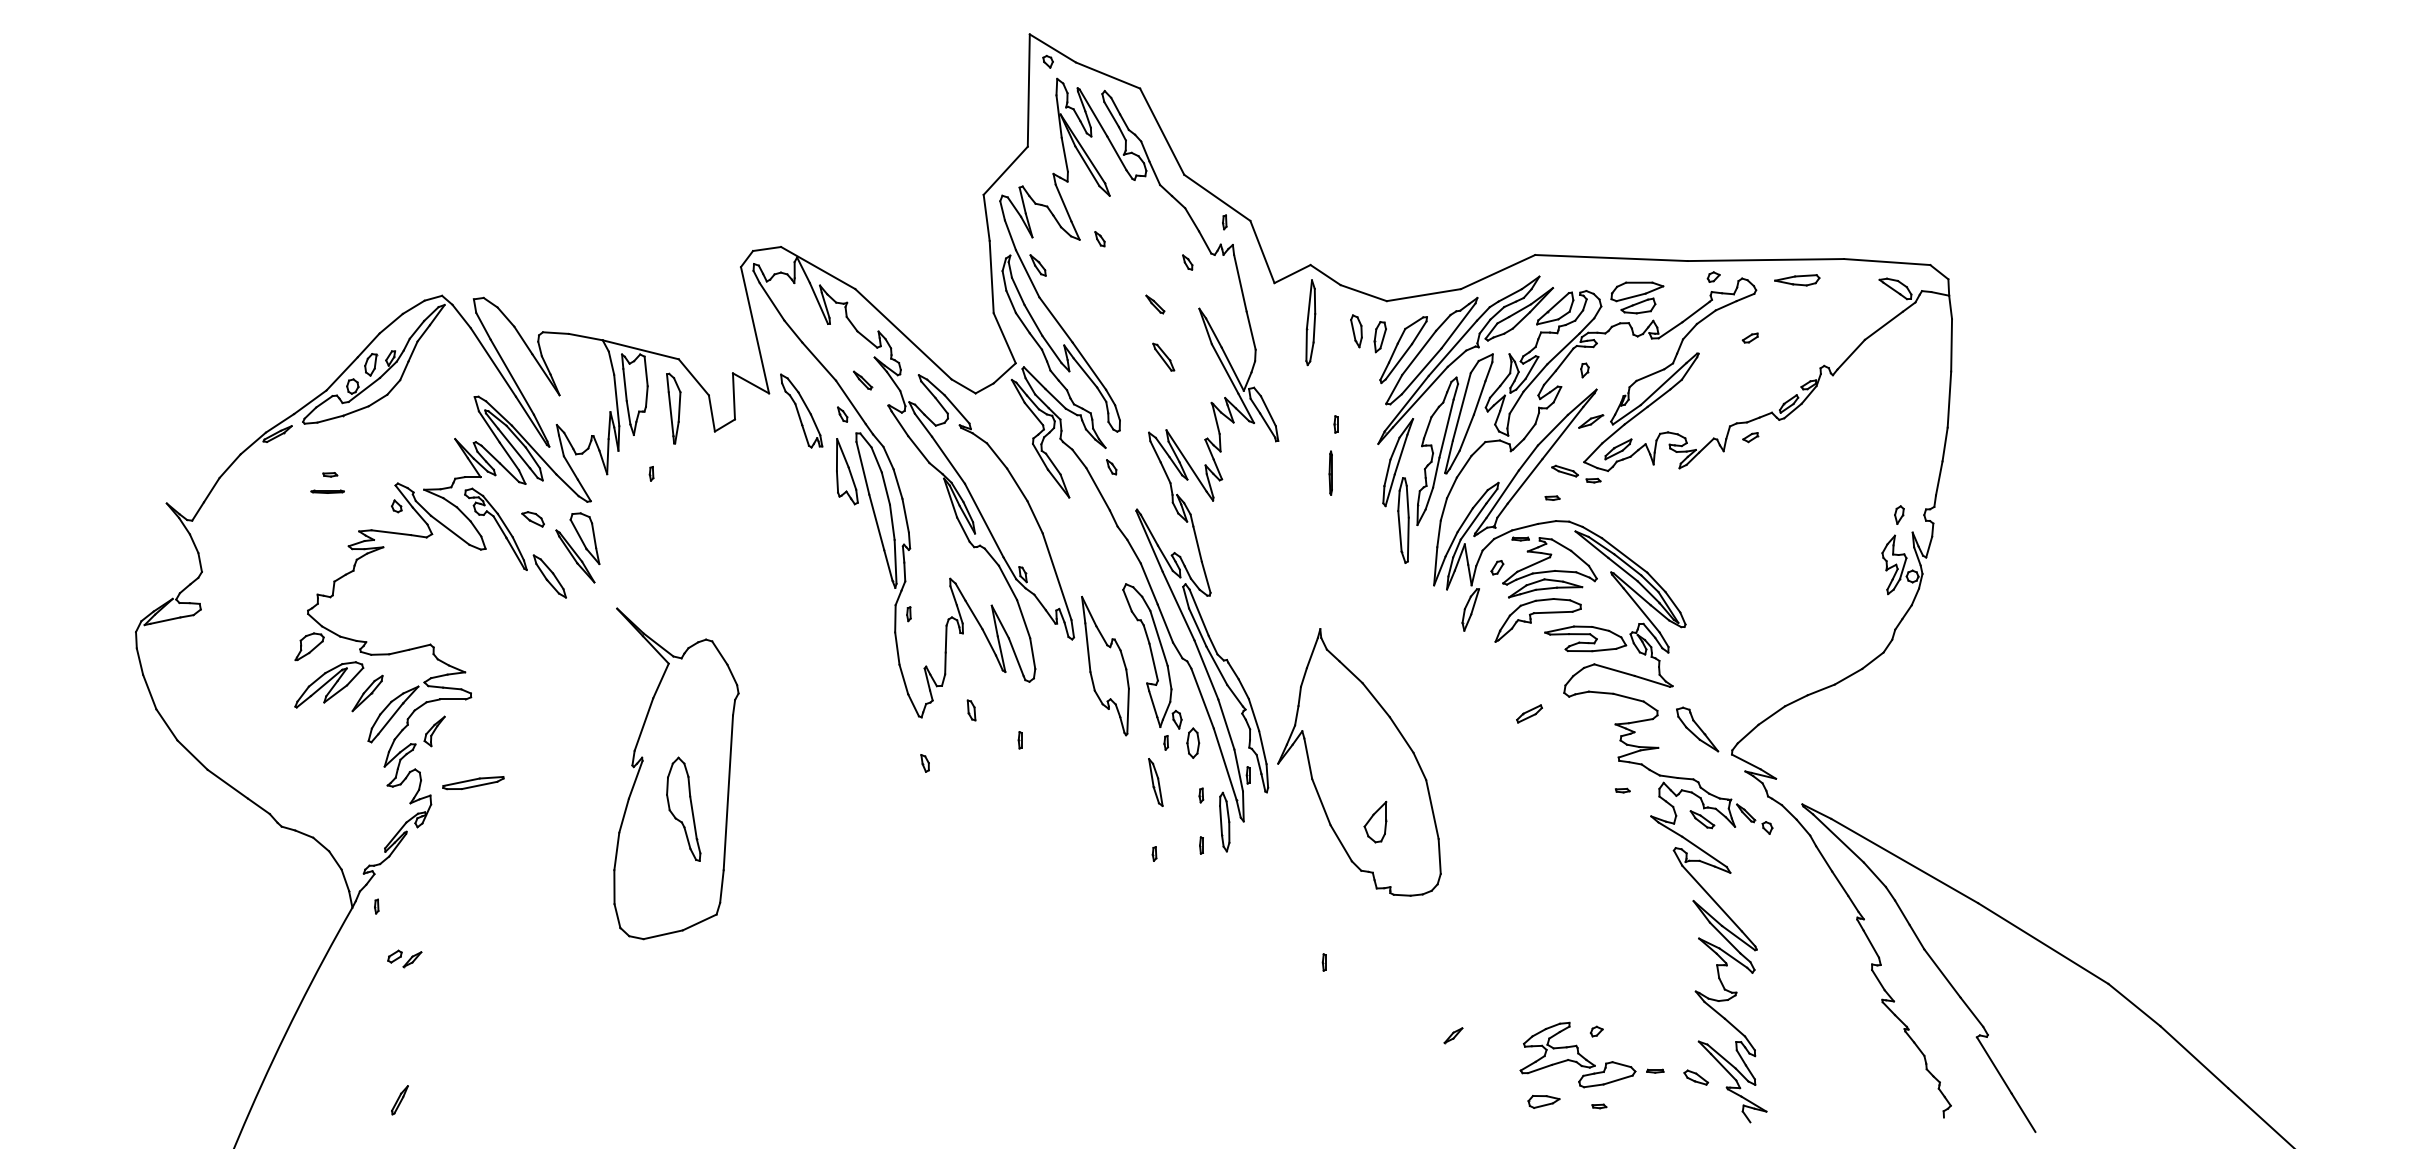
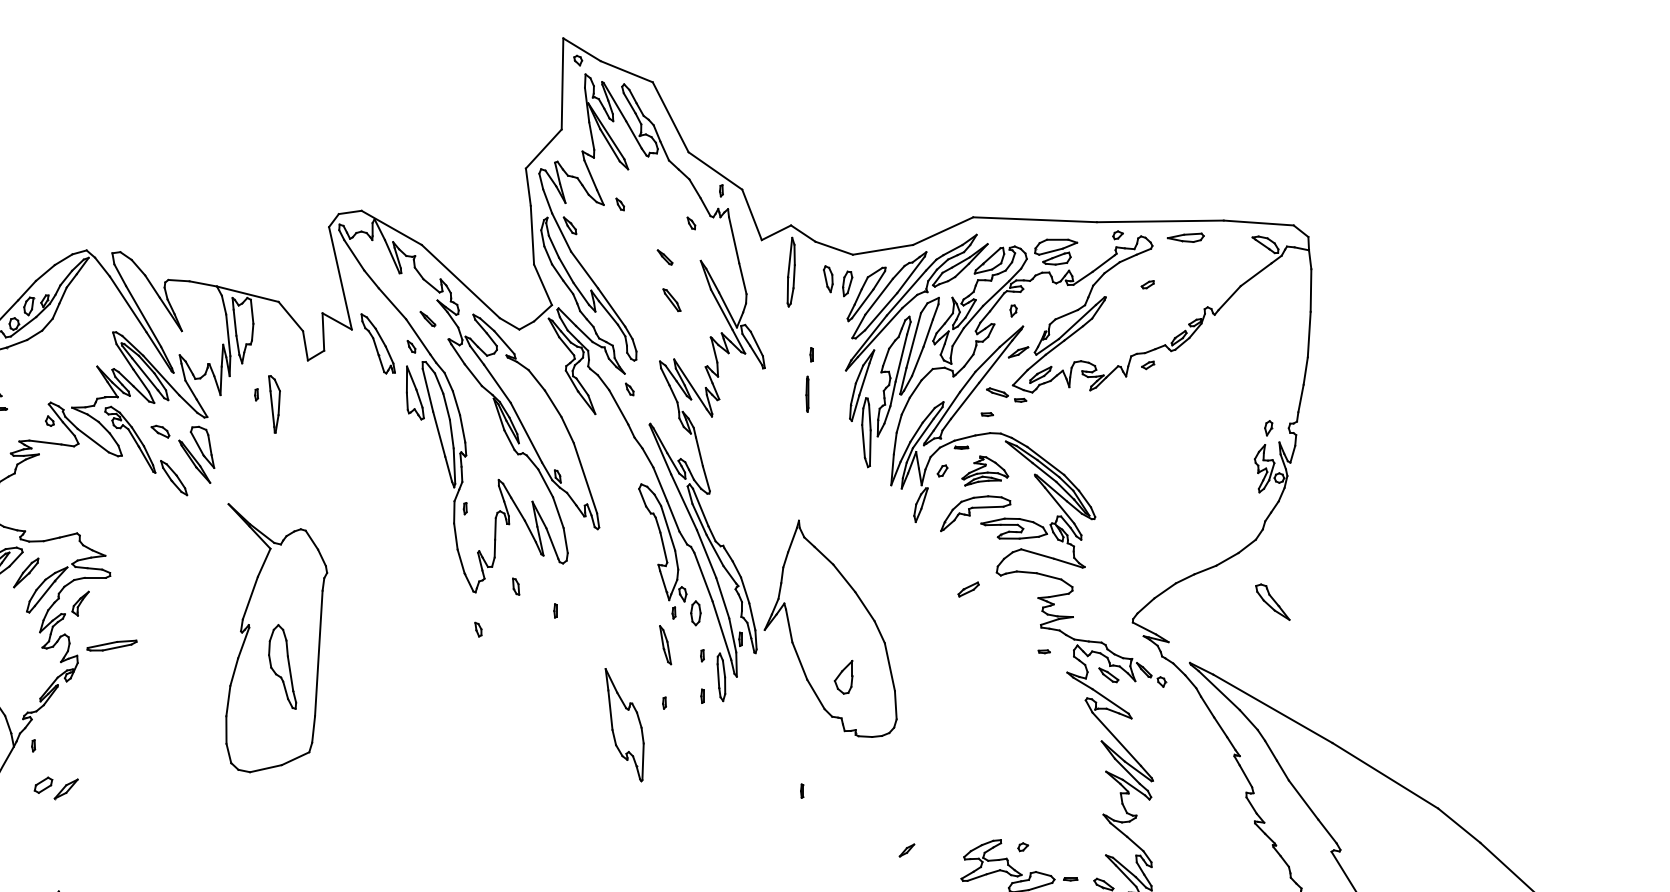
part: (673, 408) -> (274, 404), moved
part: (1549, 567) -> (984, 470), size x0.6
part: (1105, 666) -> (624, 725), moved
part: (1697, 729) -> (1272, 602), moved
part: (404, 958) -> (56, 787), size x1.6

